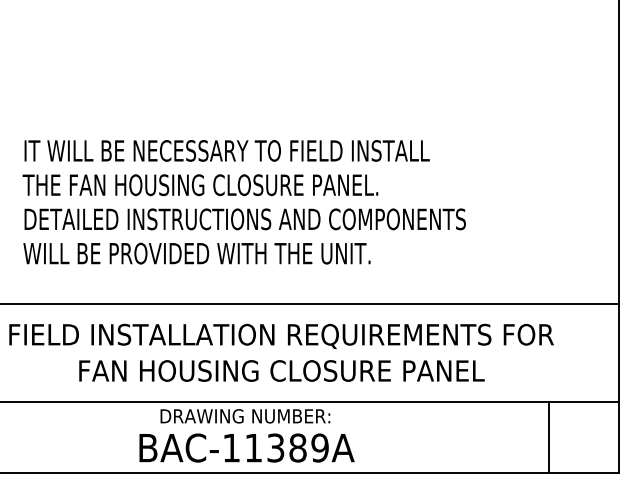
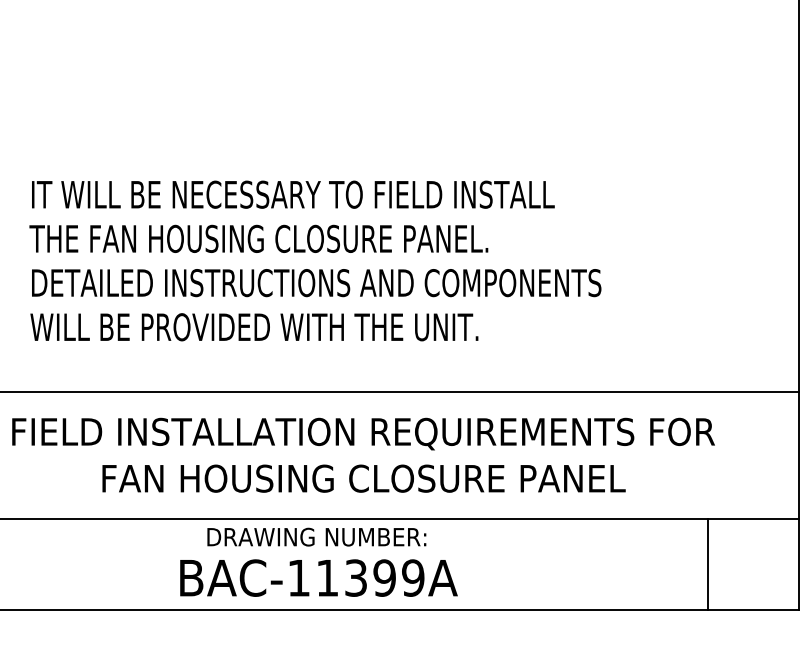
text: (297, 447) -> (384, 577), BAC-11389A -> BAC-11399A

